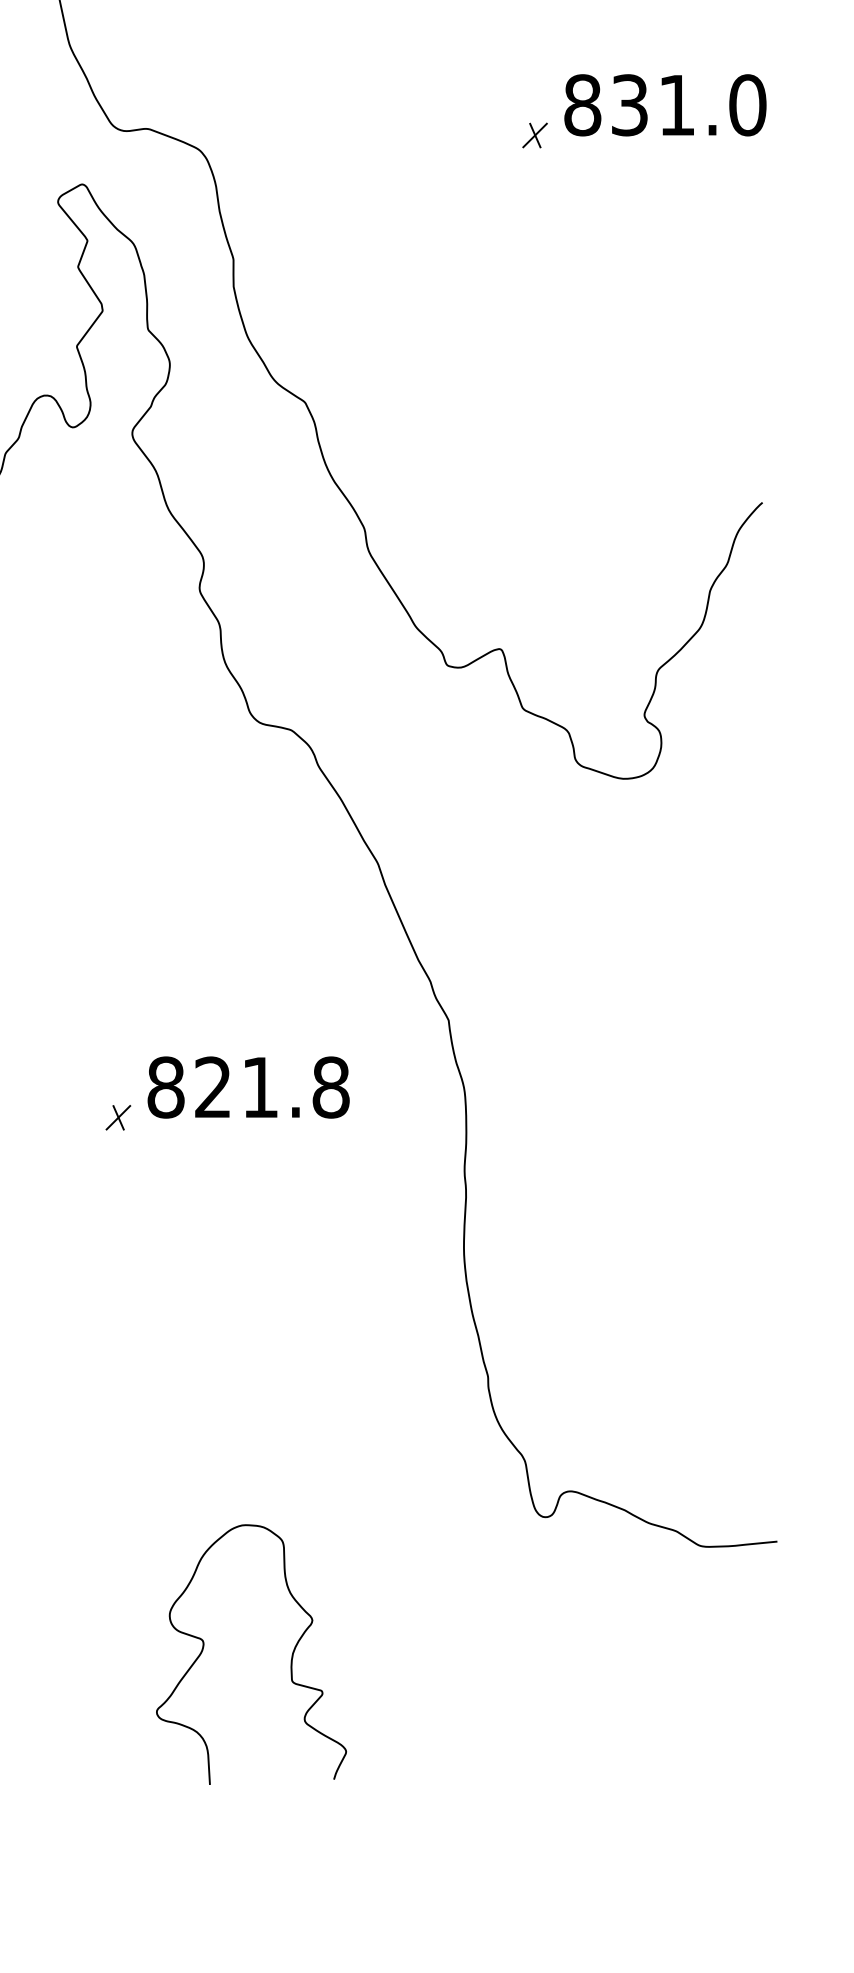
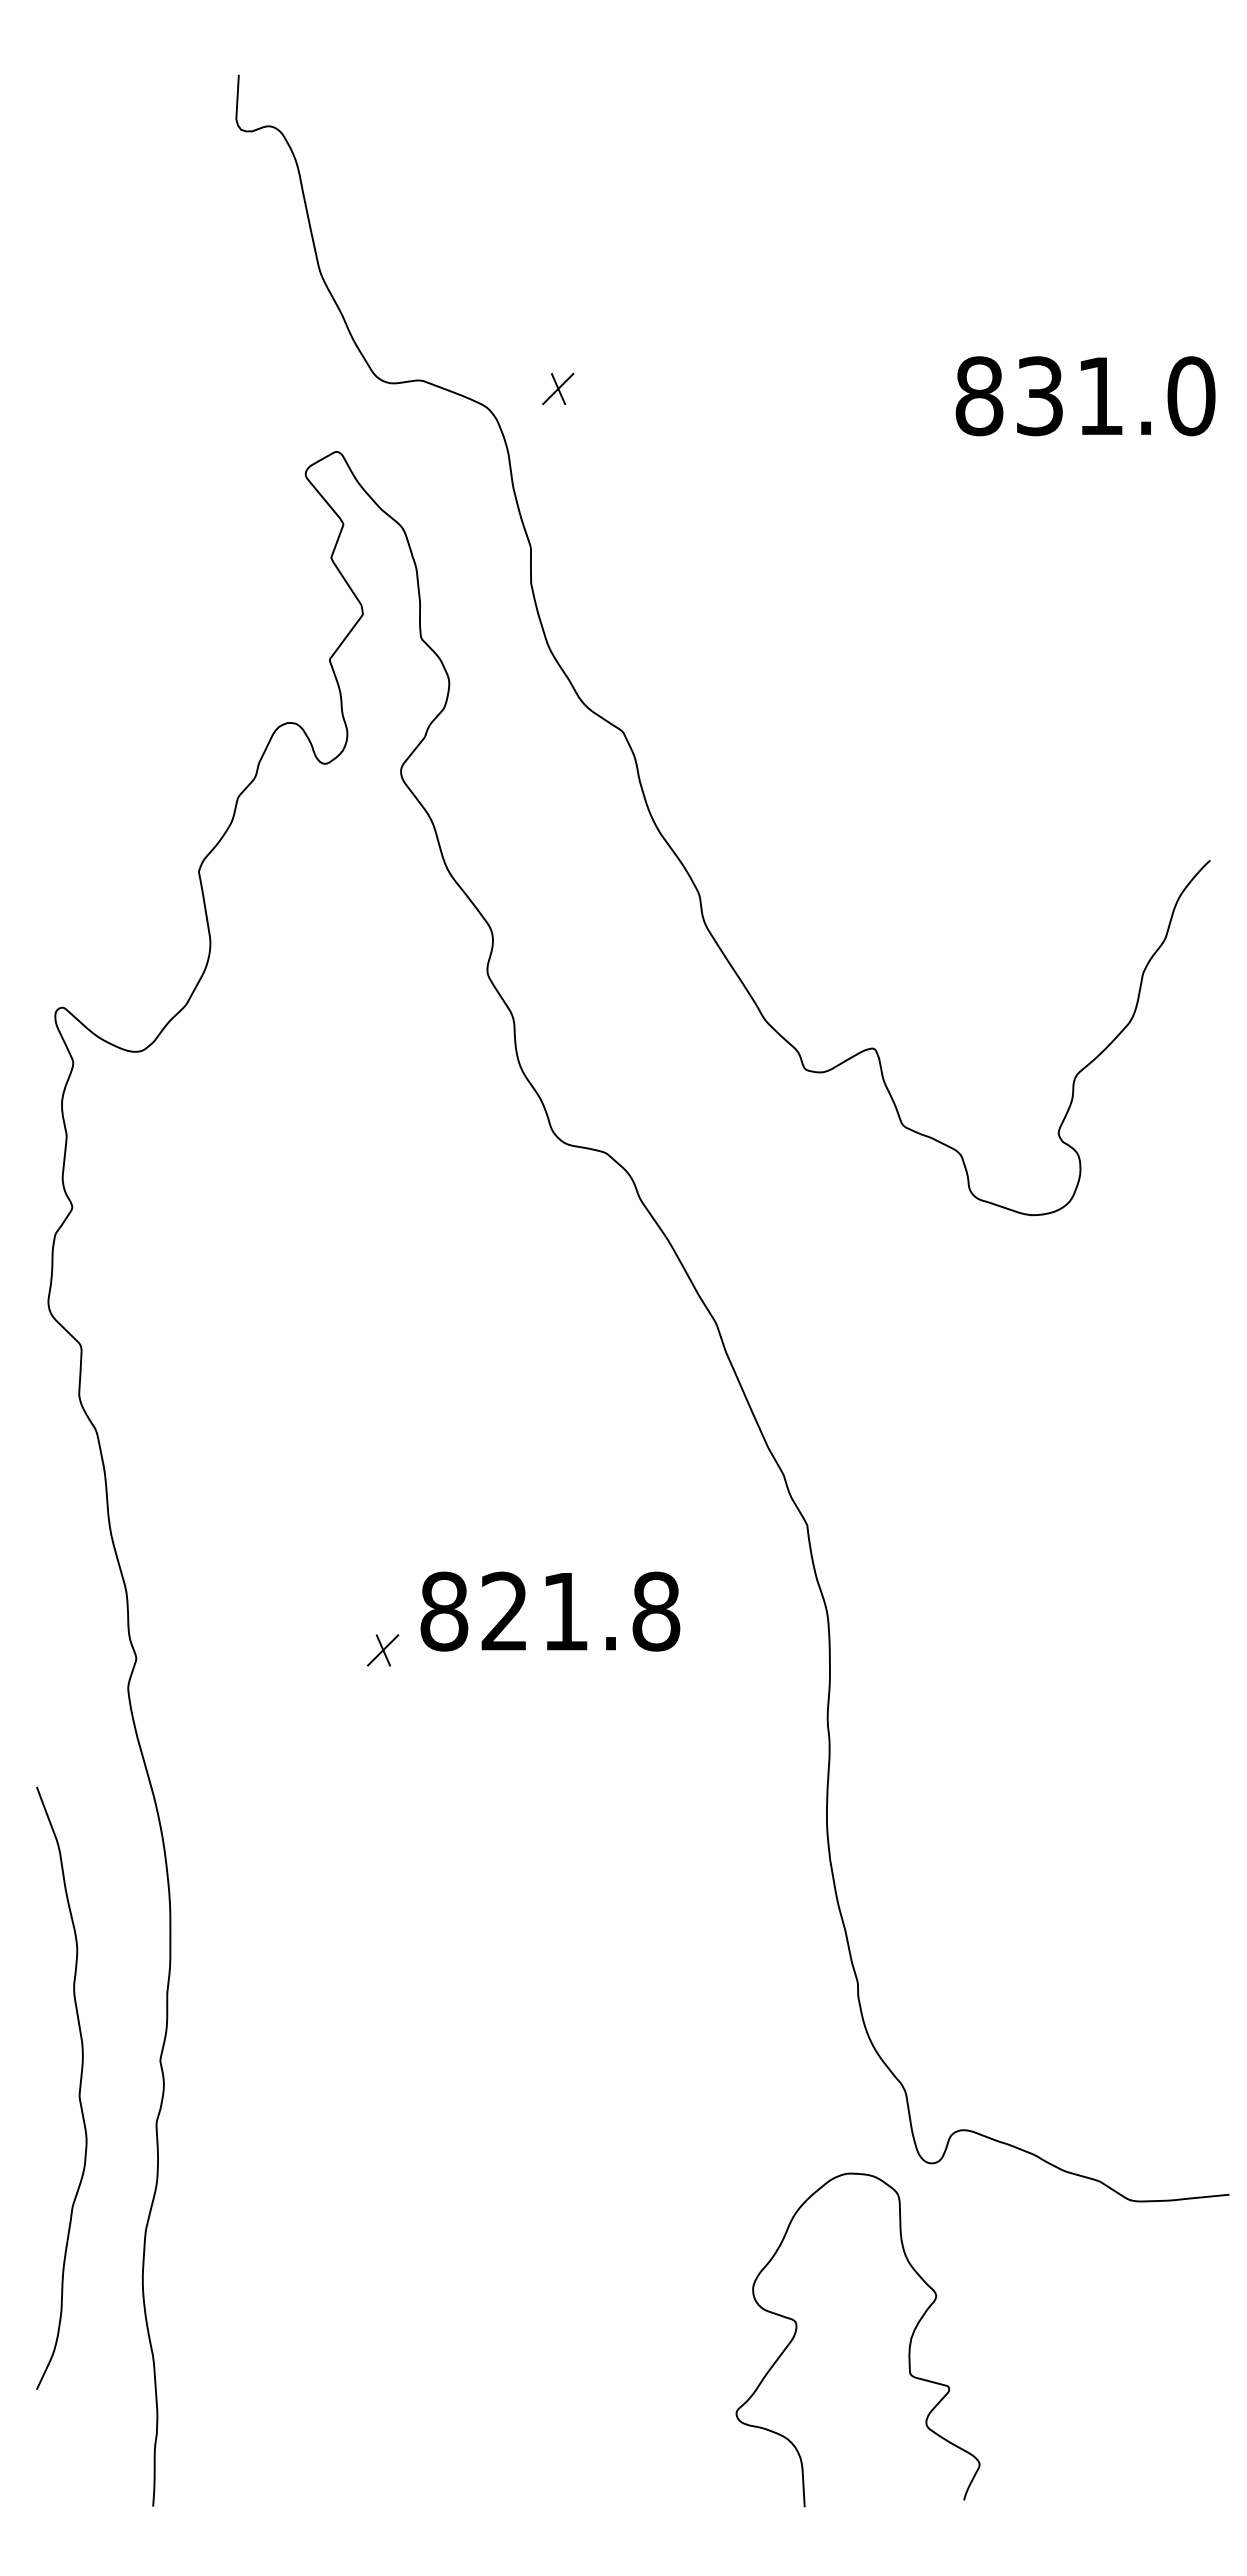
text: (665, 105) -> (1085, 396), moved
part: (535, 135) -> (558, 388), moved
curve: (290, 1660) -> (908, 2347), moved

